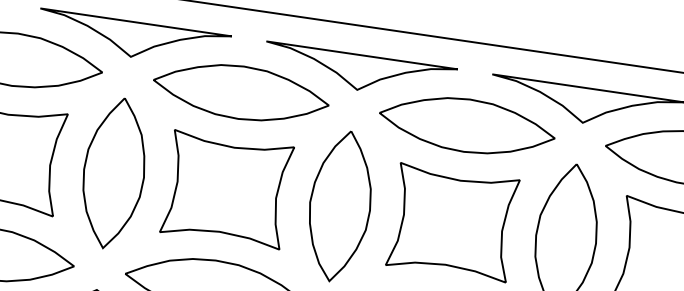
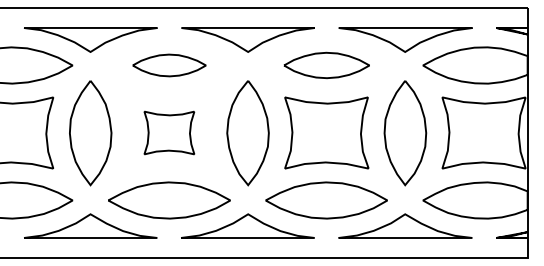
part: (241, 92) -> (169, 65), size x0.6
part: (466, 125) -> (326, 65), size x0.7
part: (227, 189) -> (169, 132), size x0.6

